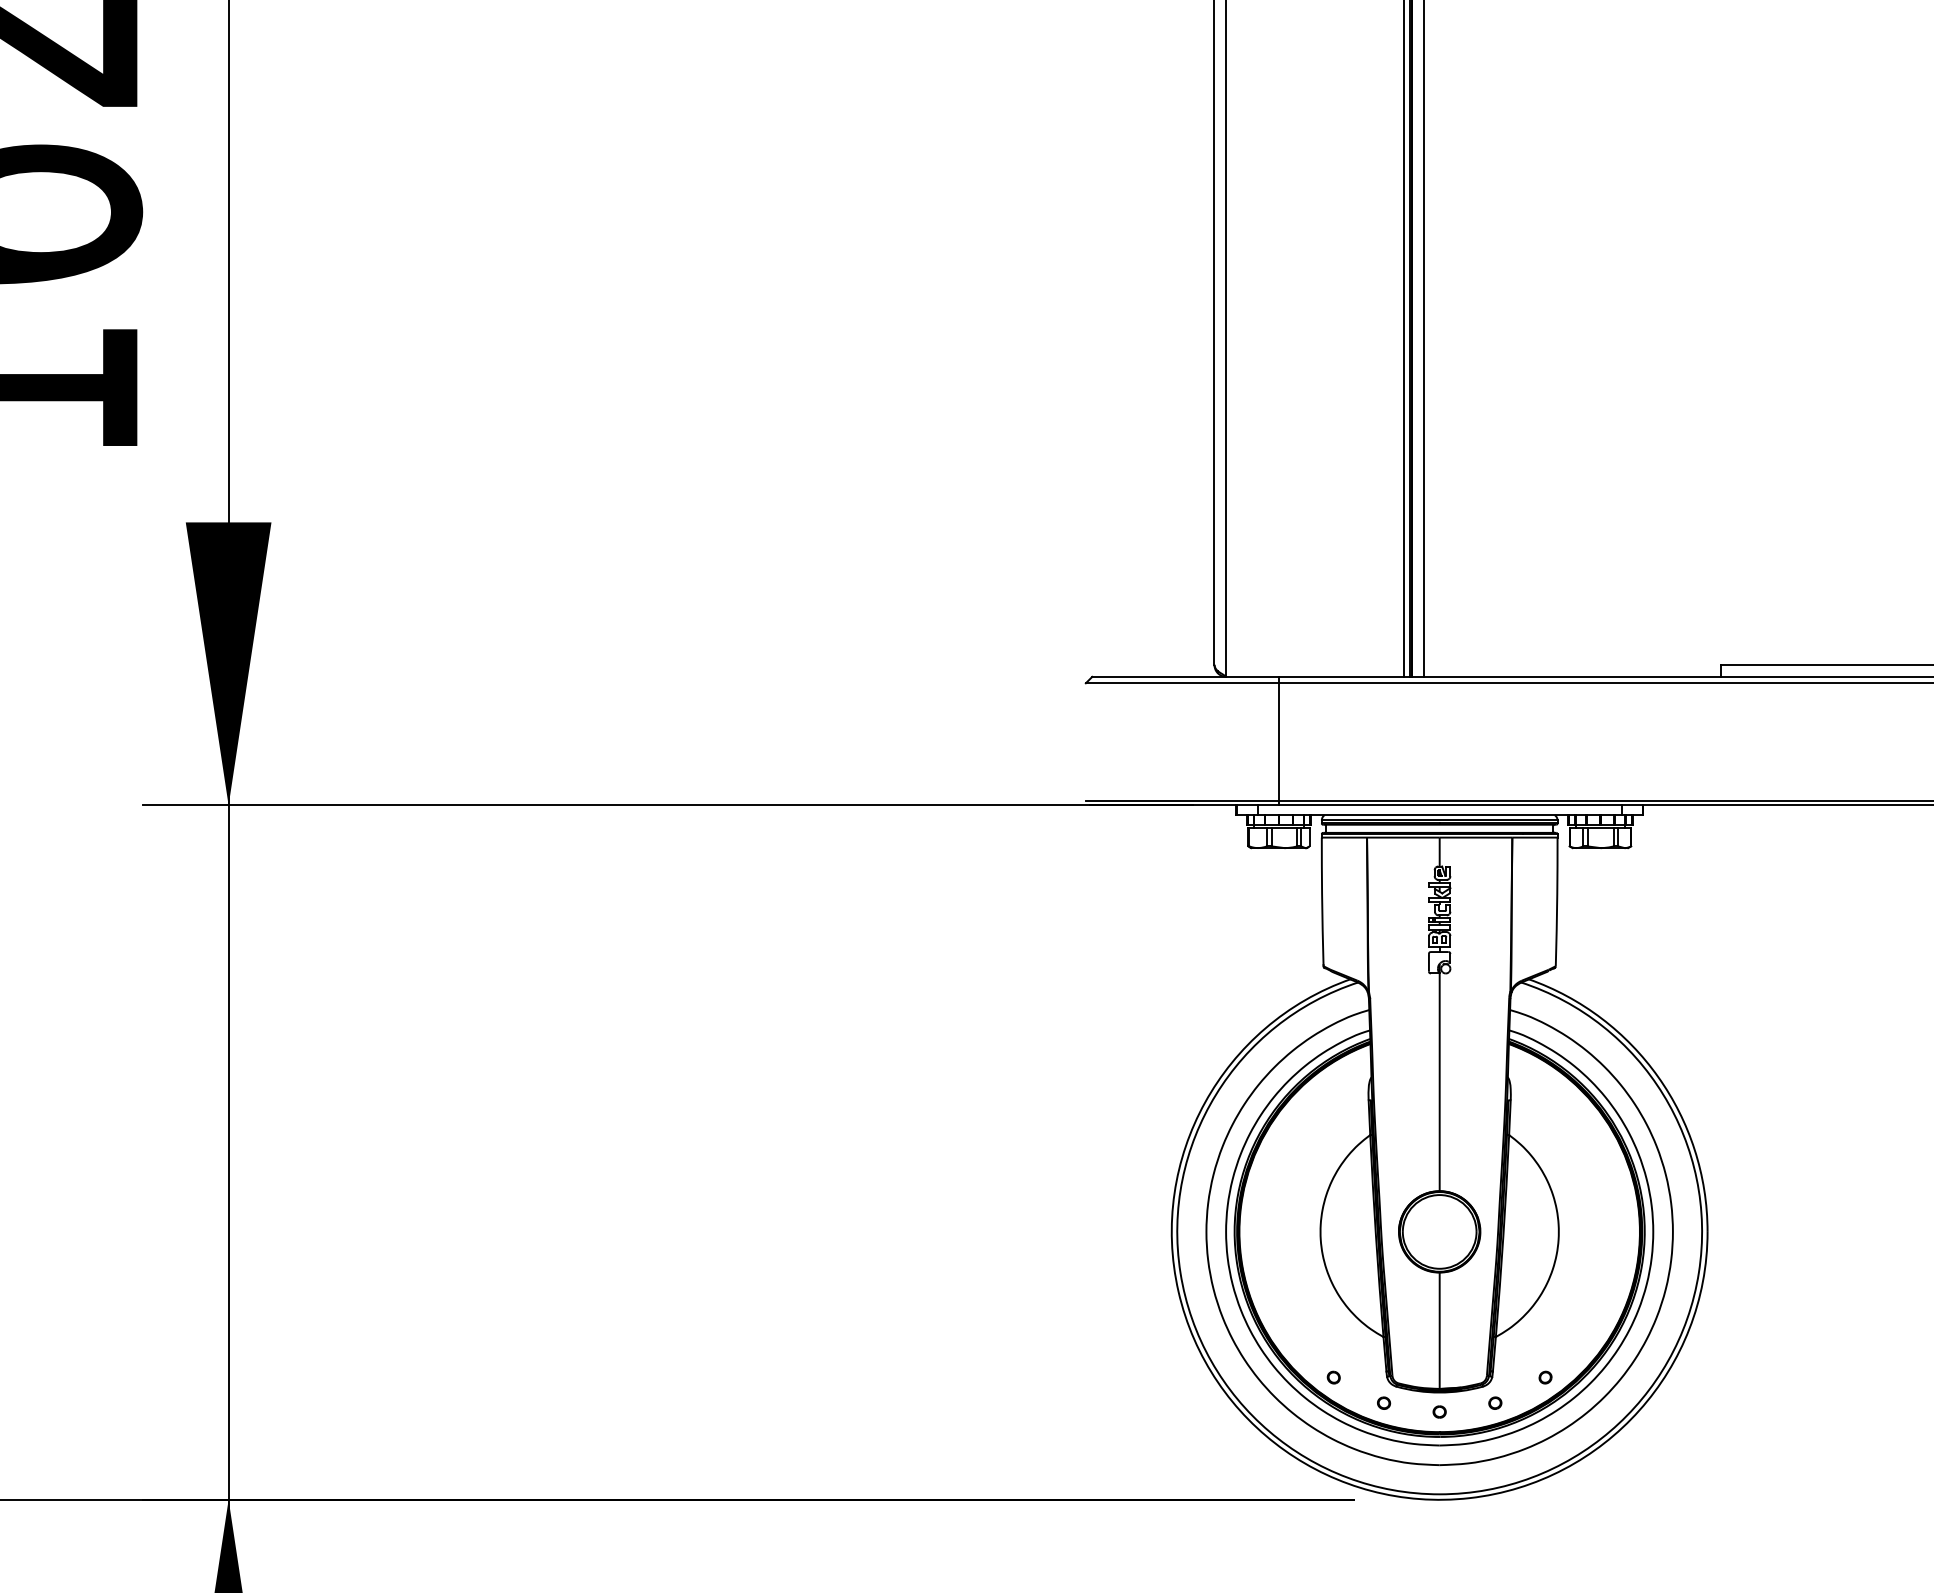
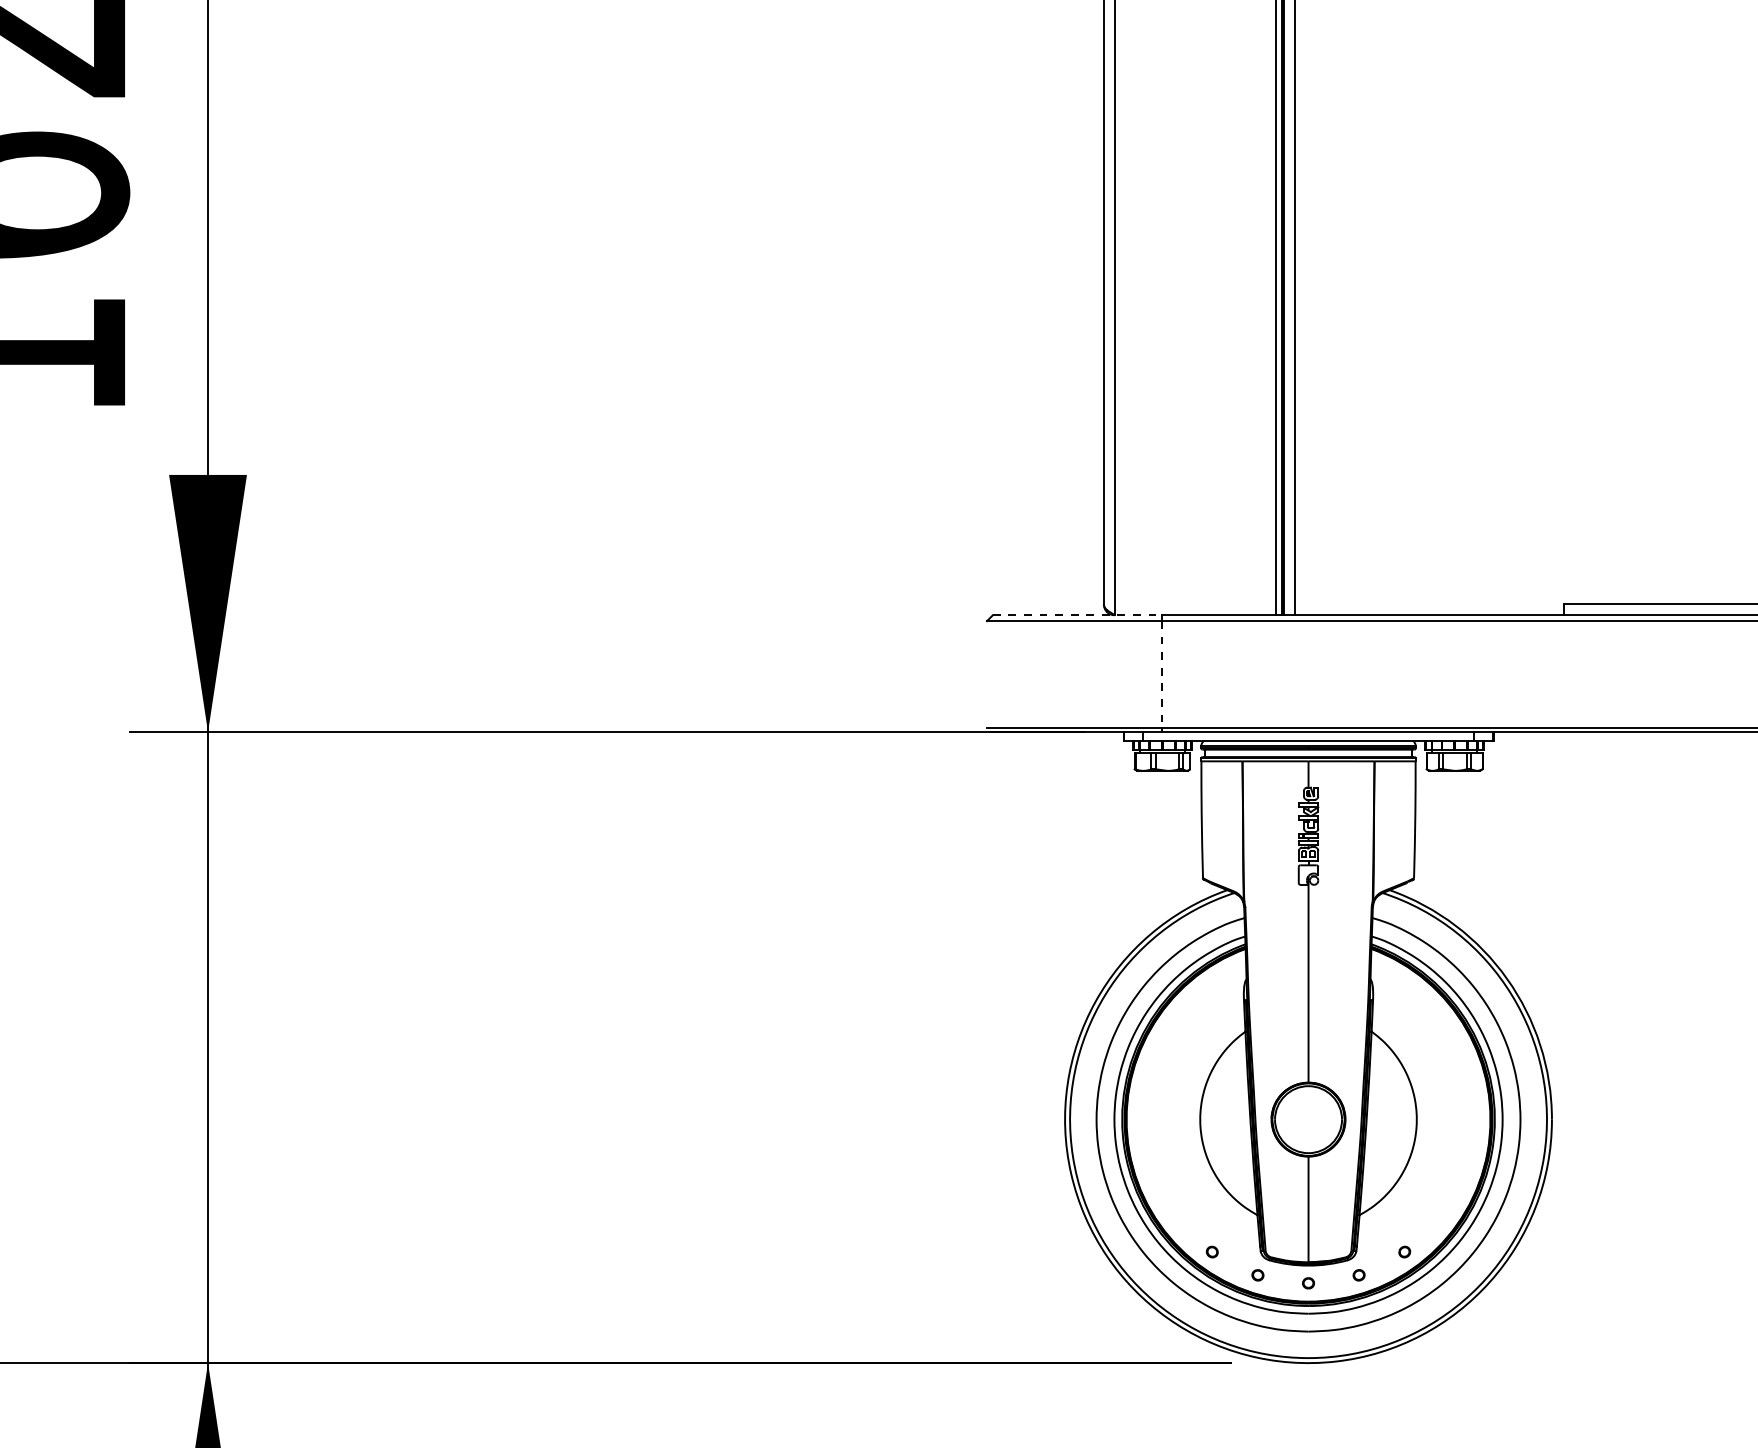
line: (1186, 676) -> (1078, 614), solid -> dashed
line: (1278, 742) -> (1162, 674), solid -> dashed

